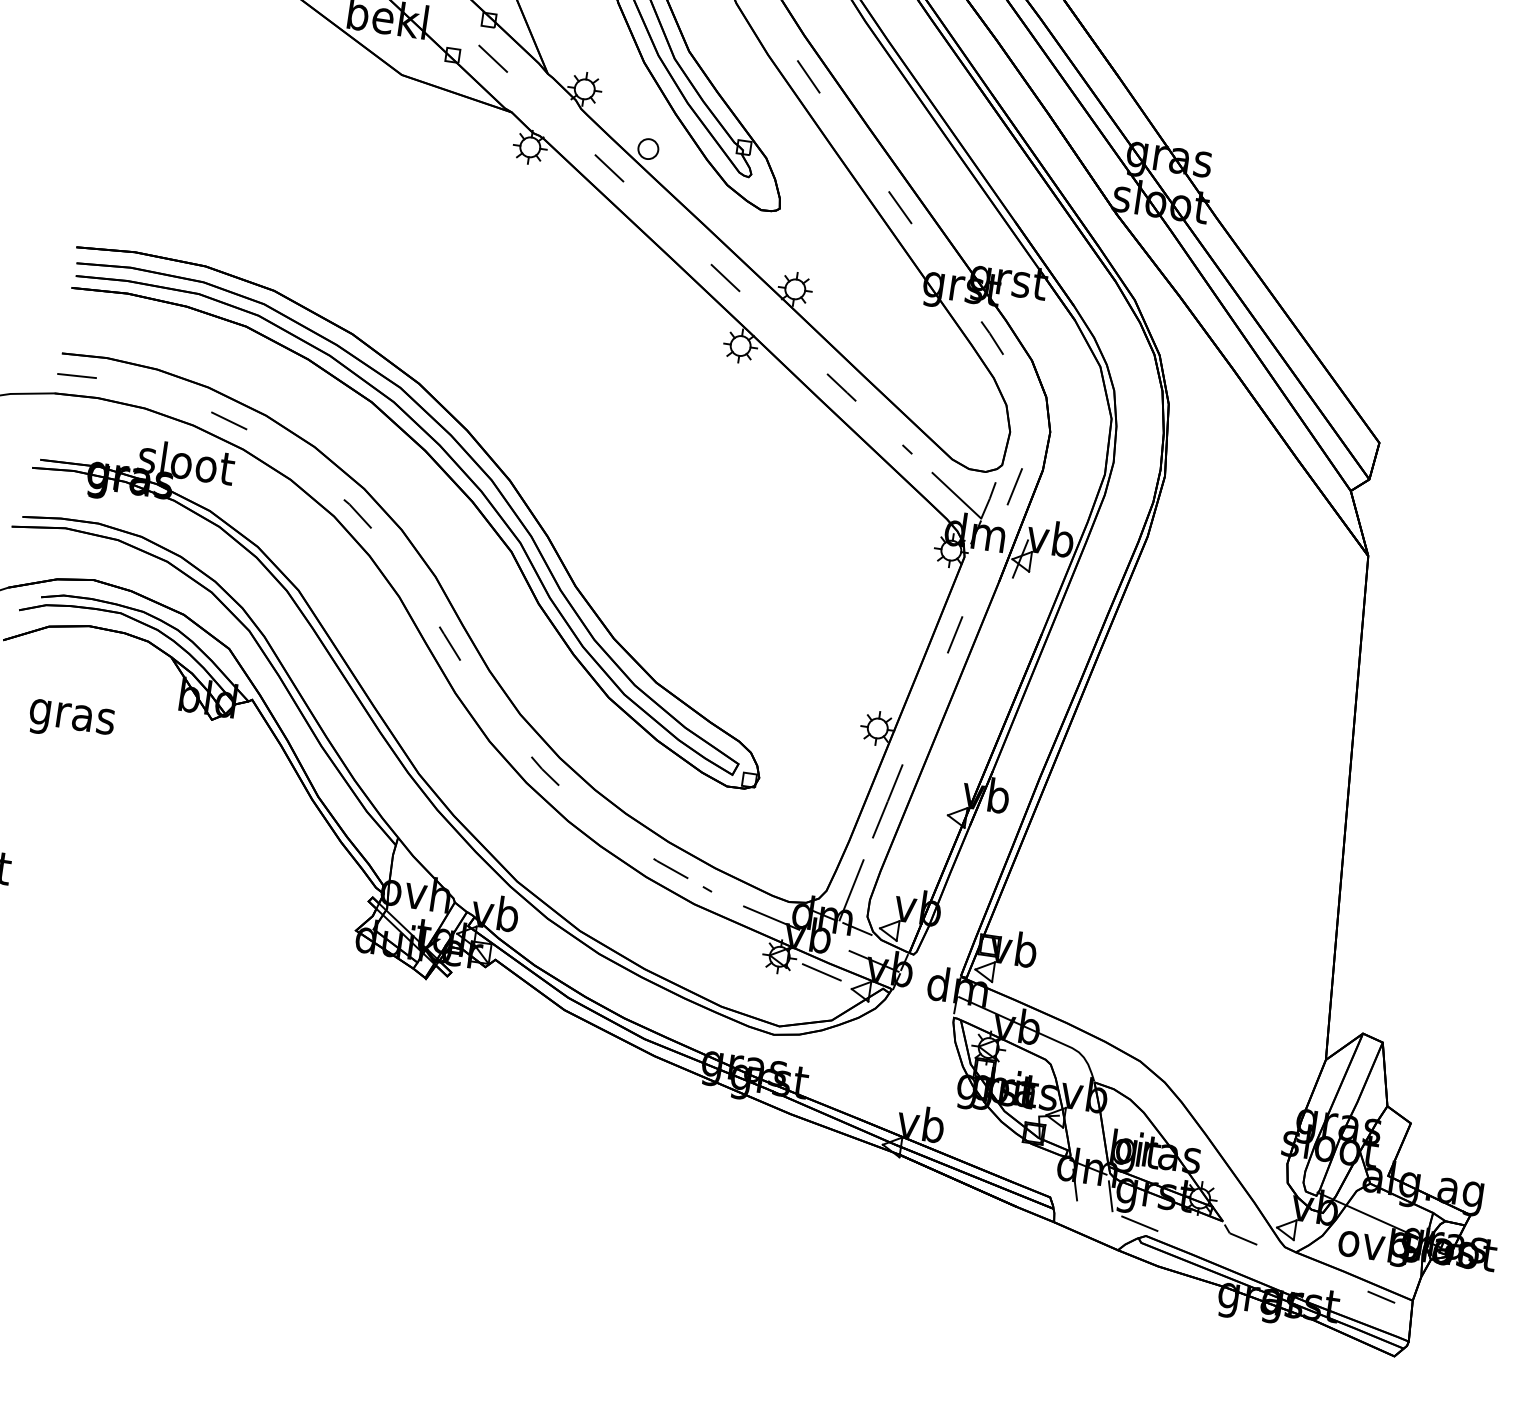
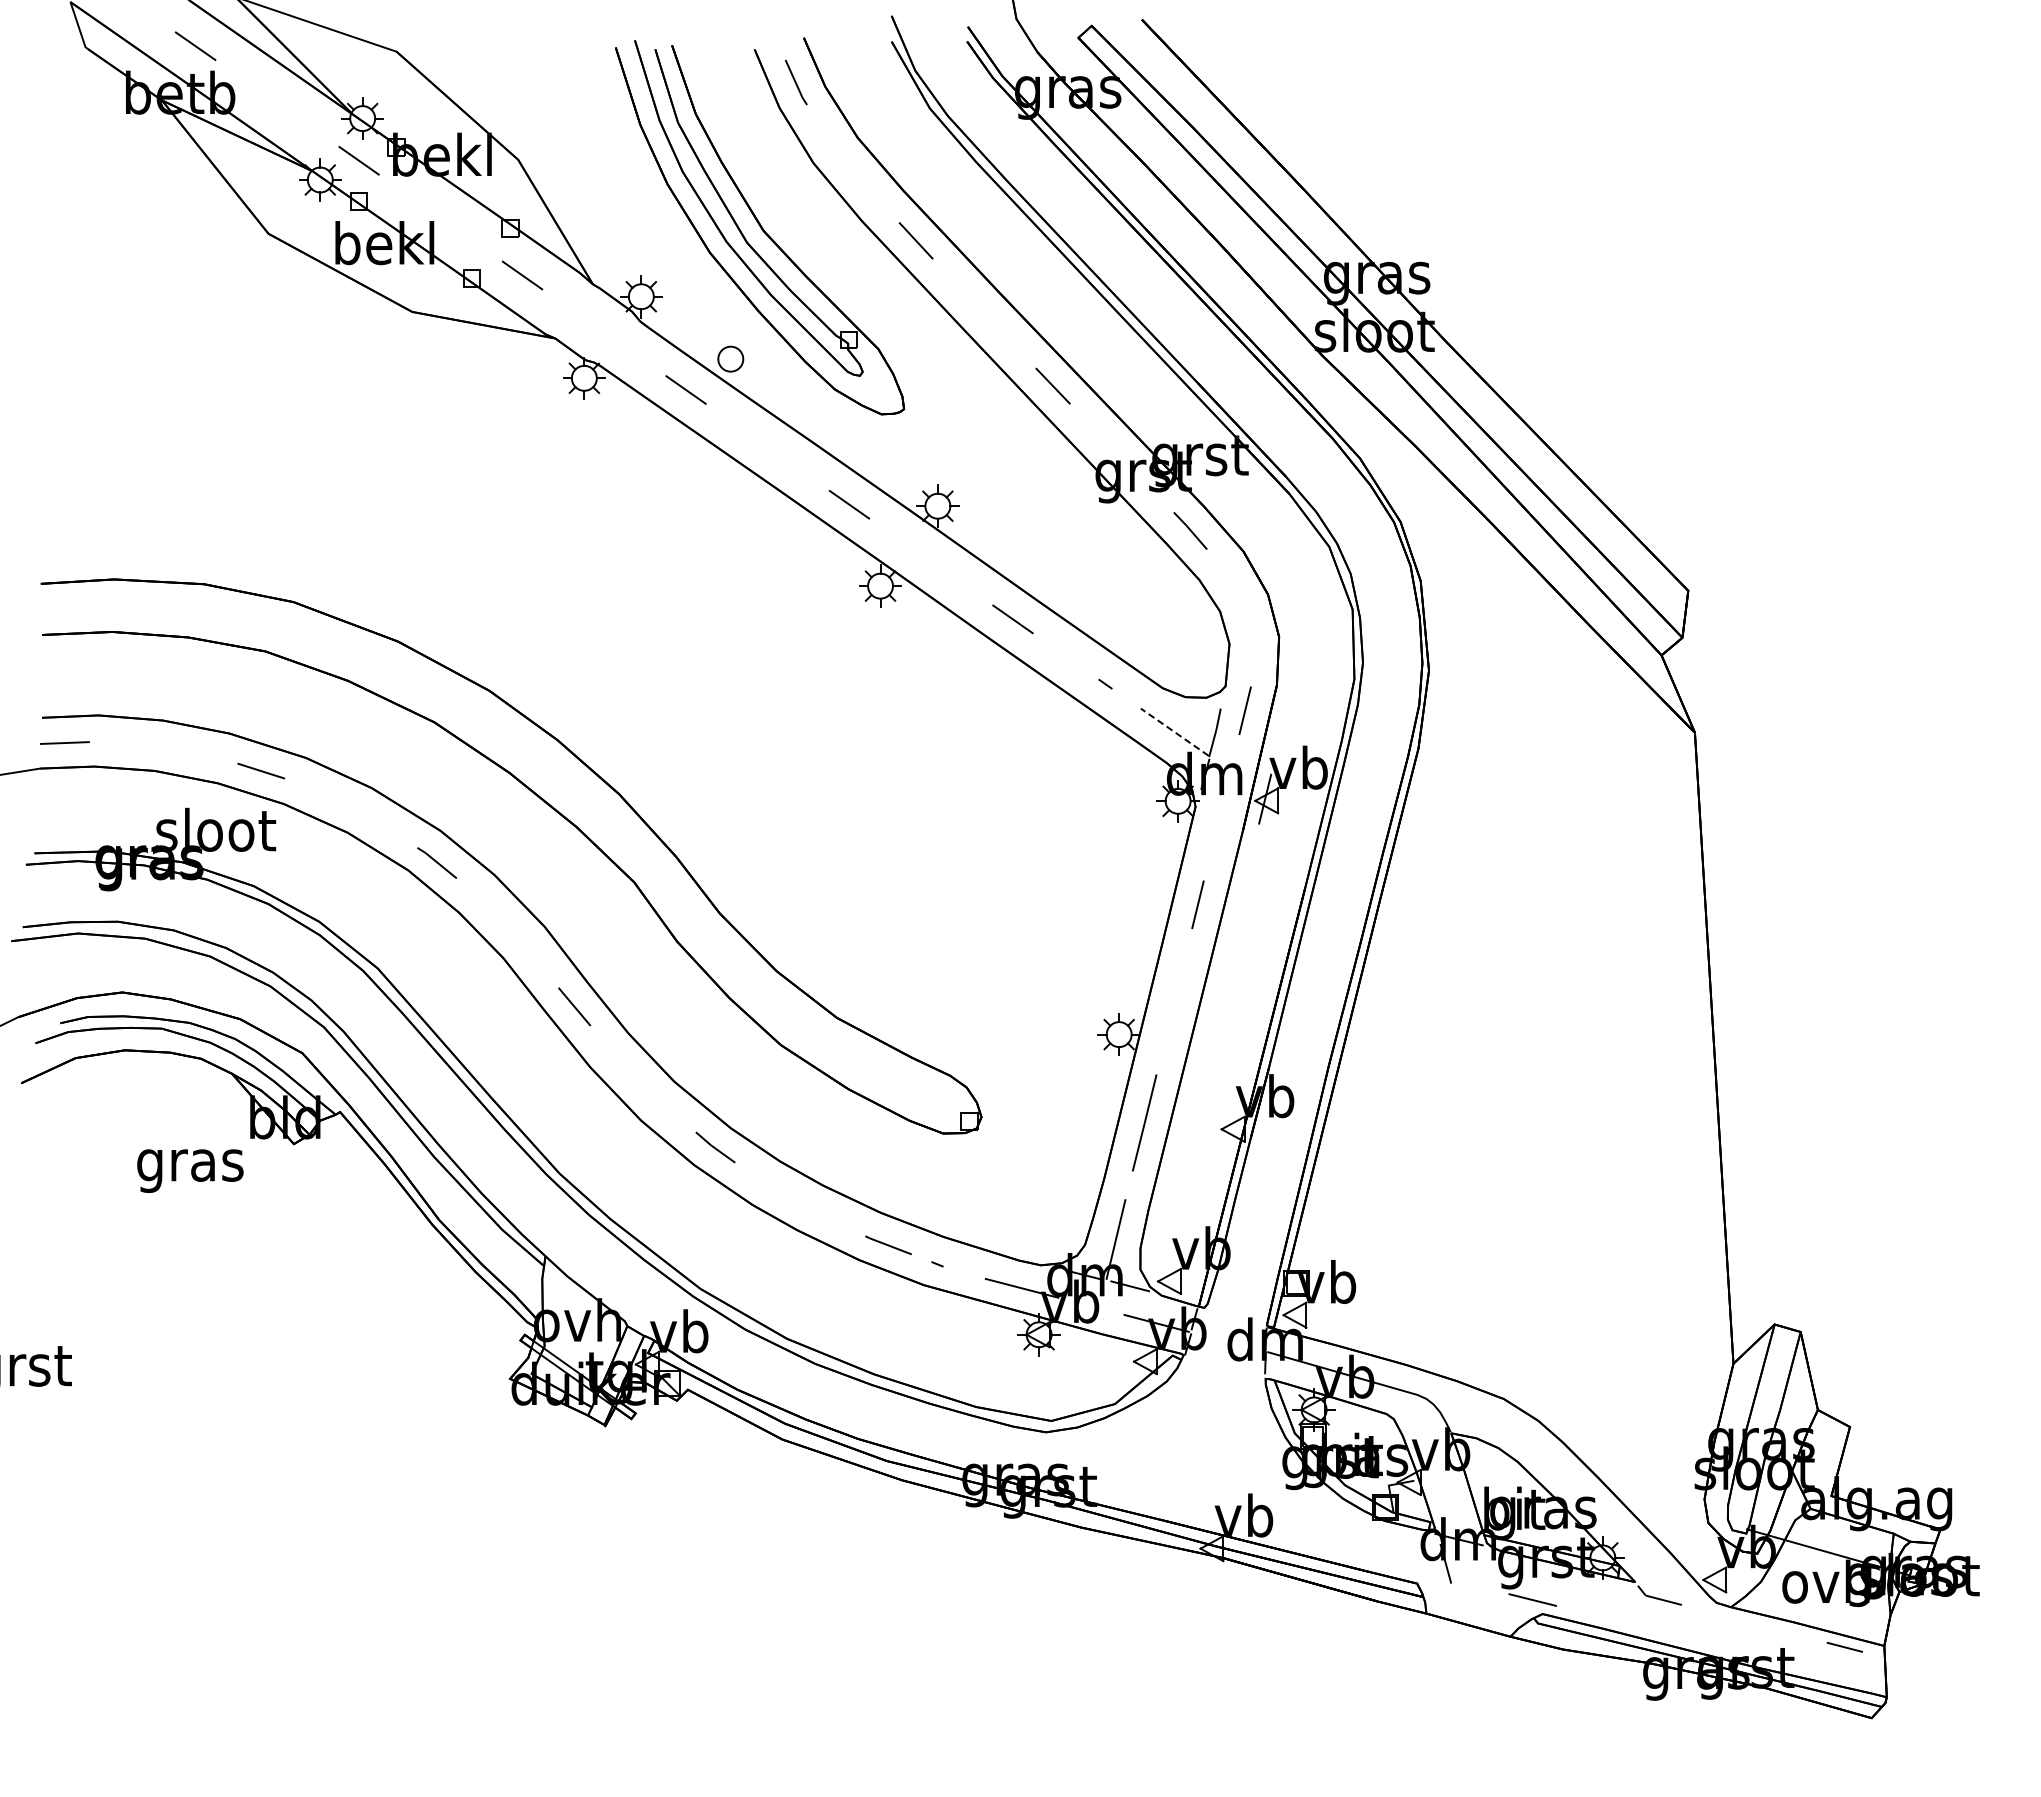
part: (459, 468) -> (554, 788), removed
line: (956, 495) -> (1174, 731), solid -> dashed
text: (71, 720) -> (190, 1170), moved
line: (821, 972) -> (1093, 1346), removed
line: (1110, 1195) -> (1491, 1570), removed

